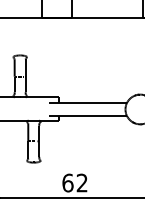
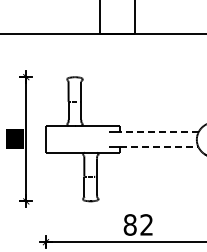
line: (92, 103) -> (158, 132), solid -> dashed
line: (93, 116) -> (159, 147), solid -> dashed
text: (67, 182) -> (129, 224), 62 -> 82

